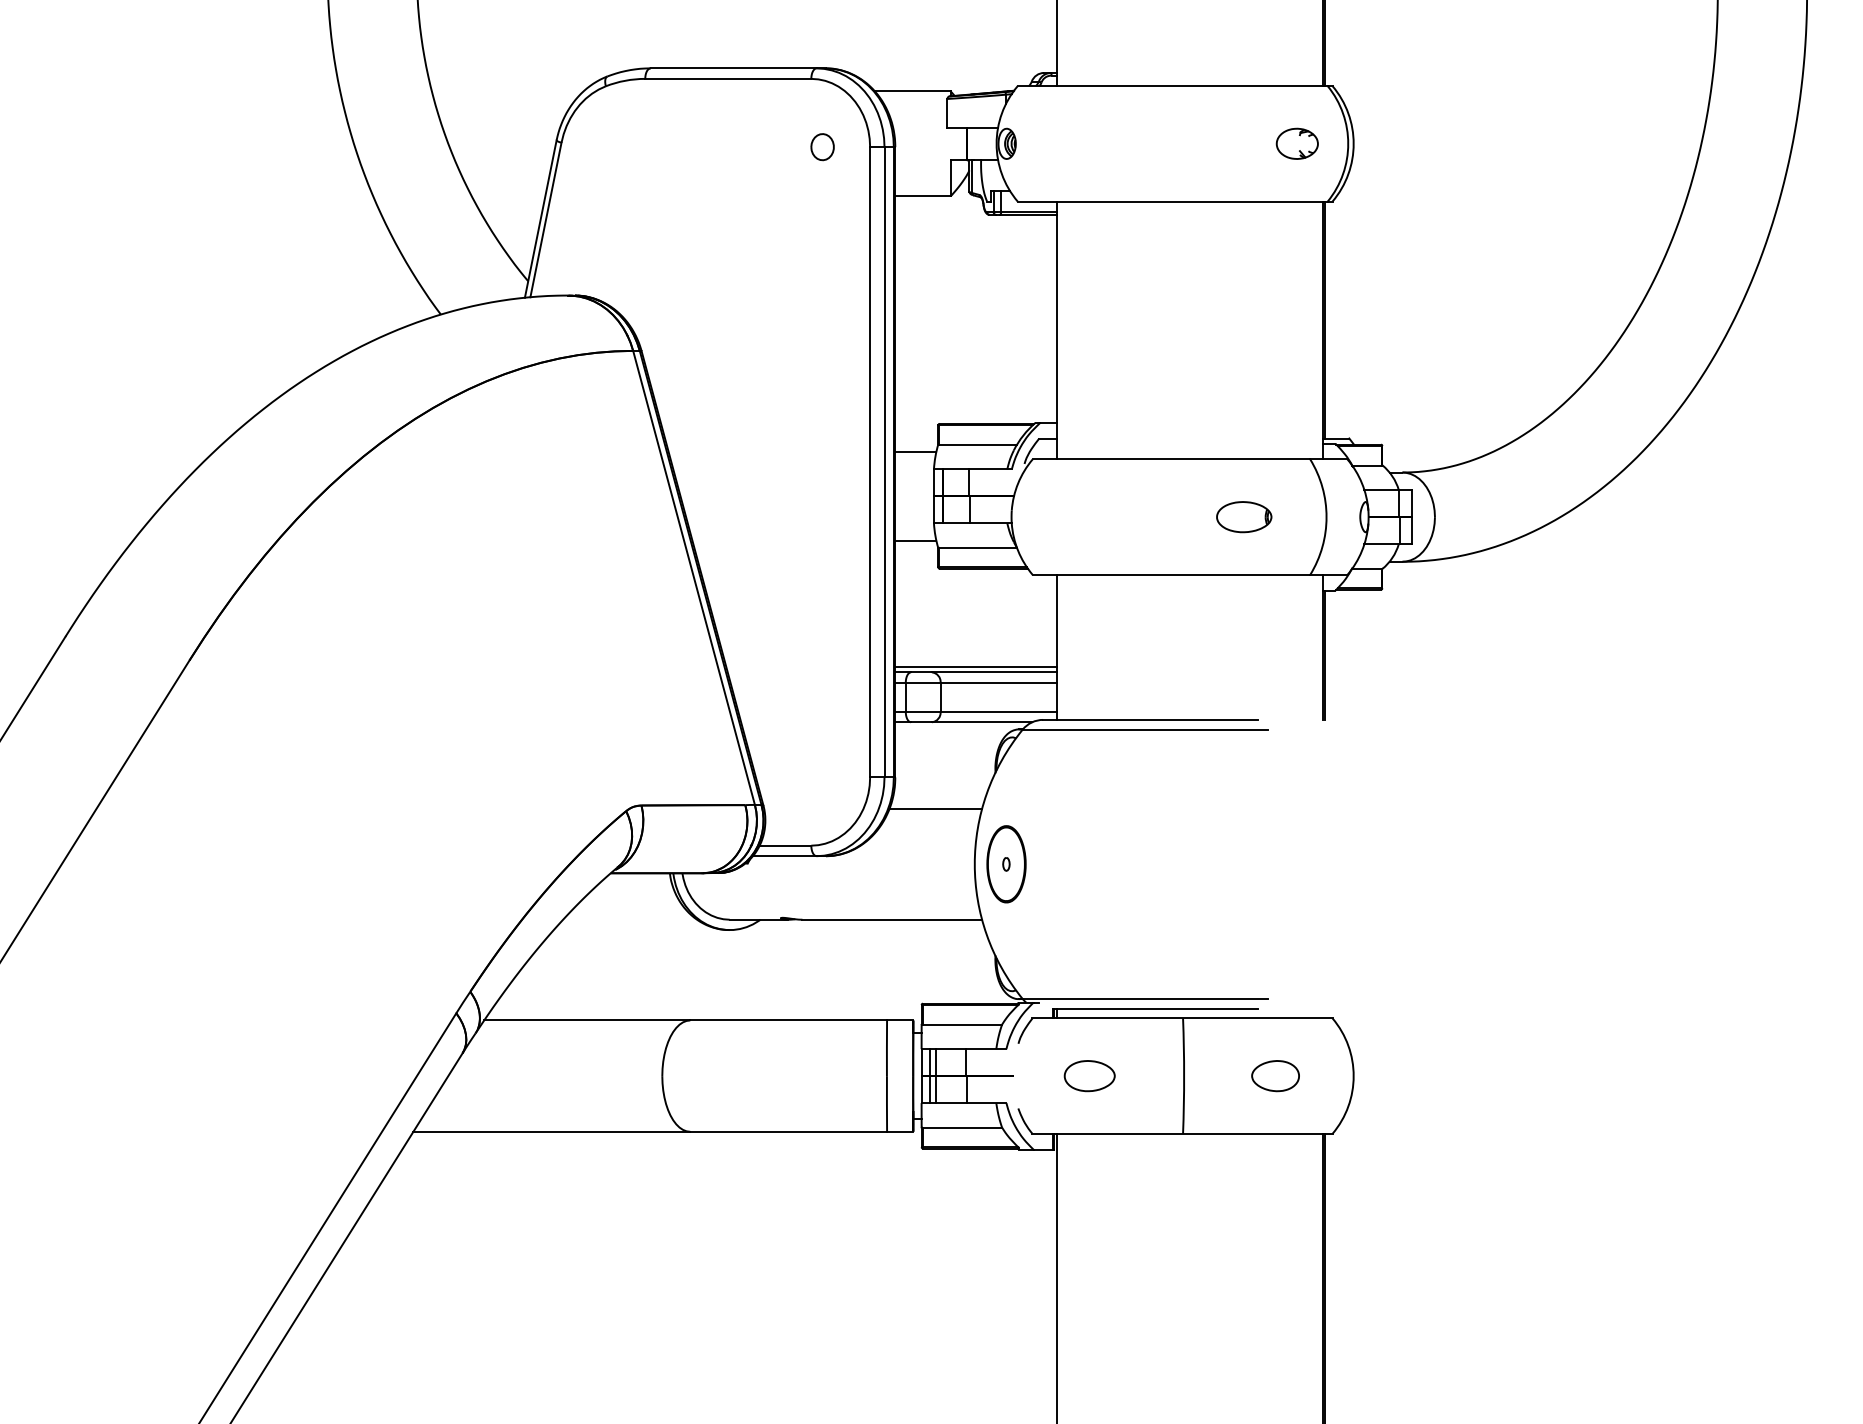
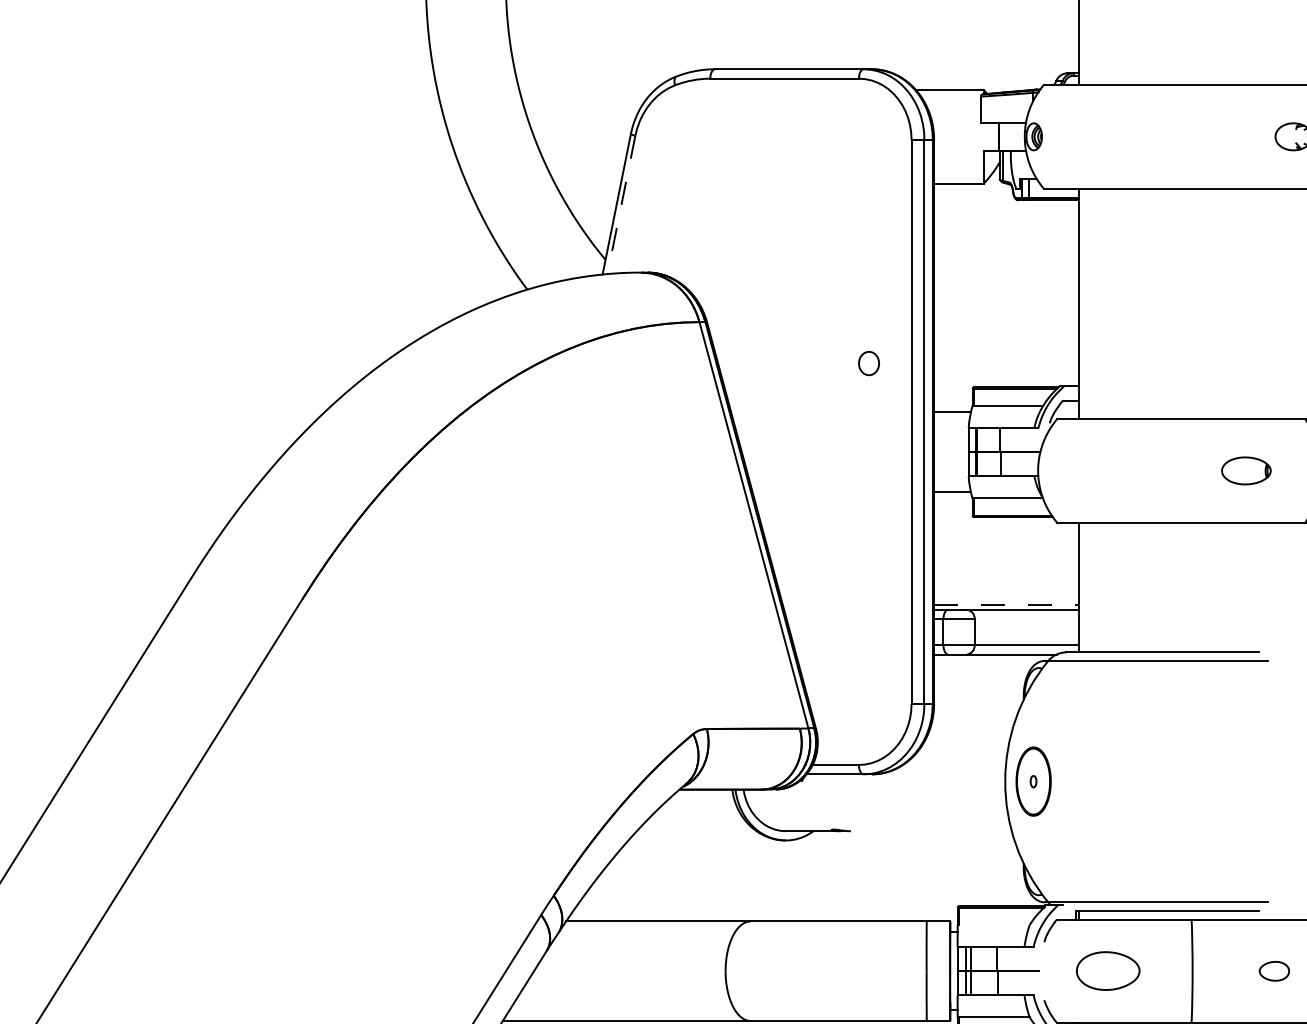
part: (822, 147) -> (868, 363), moved
line: (545, 219) -> (621, 204), solid -> dashed
line: (976, 667) -> (1006, 605), solid -> dashed
line: (998, 682) -> (1026, 618), removed
line: (935, 808) -> (970, 731), removed
line: (892, 919) -> (931, 831), removed
line: (962, 1024) -> (994, 925), removed
part: (1089, 1076) -> (1107, 971), size x1.4
part: (1275, 1076) -> (1274, 971), size x0.7

